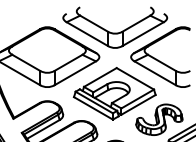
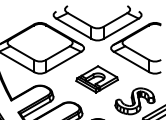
part: (114, 93) -> (96, 79), size x0.6

